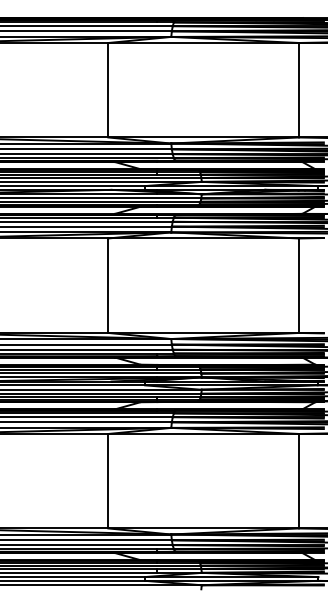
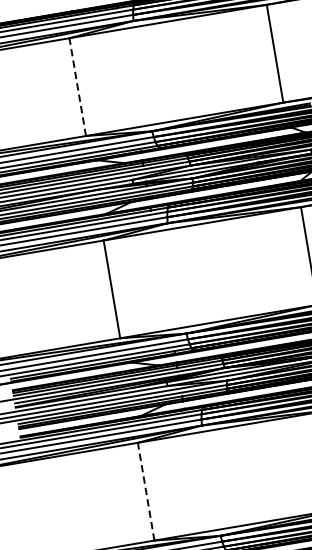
line: (108, 89) -> (77, 86), solid -> dashed
line: (108, 480) -> (146, 490), solid -> dashed

